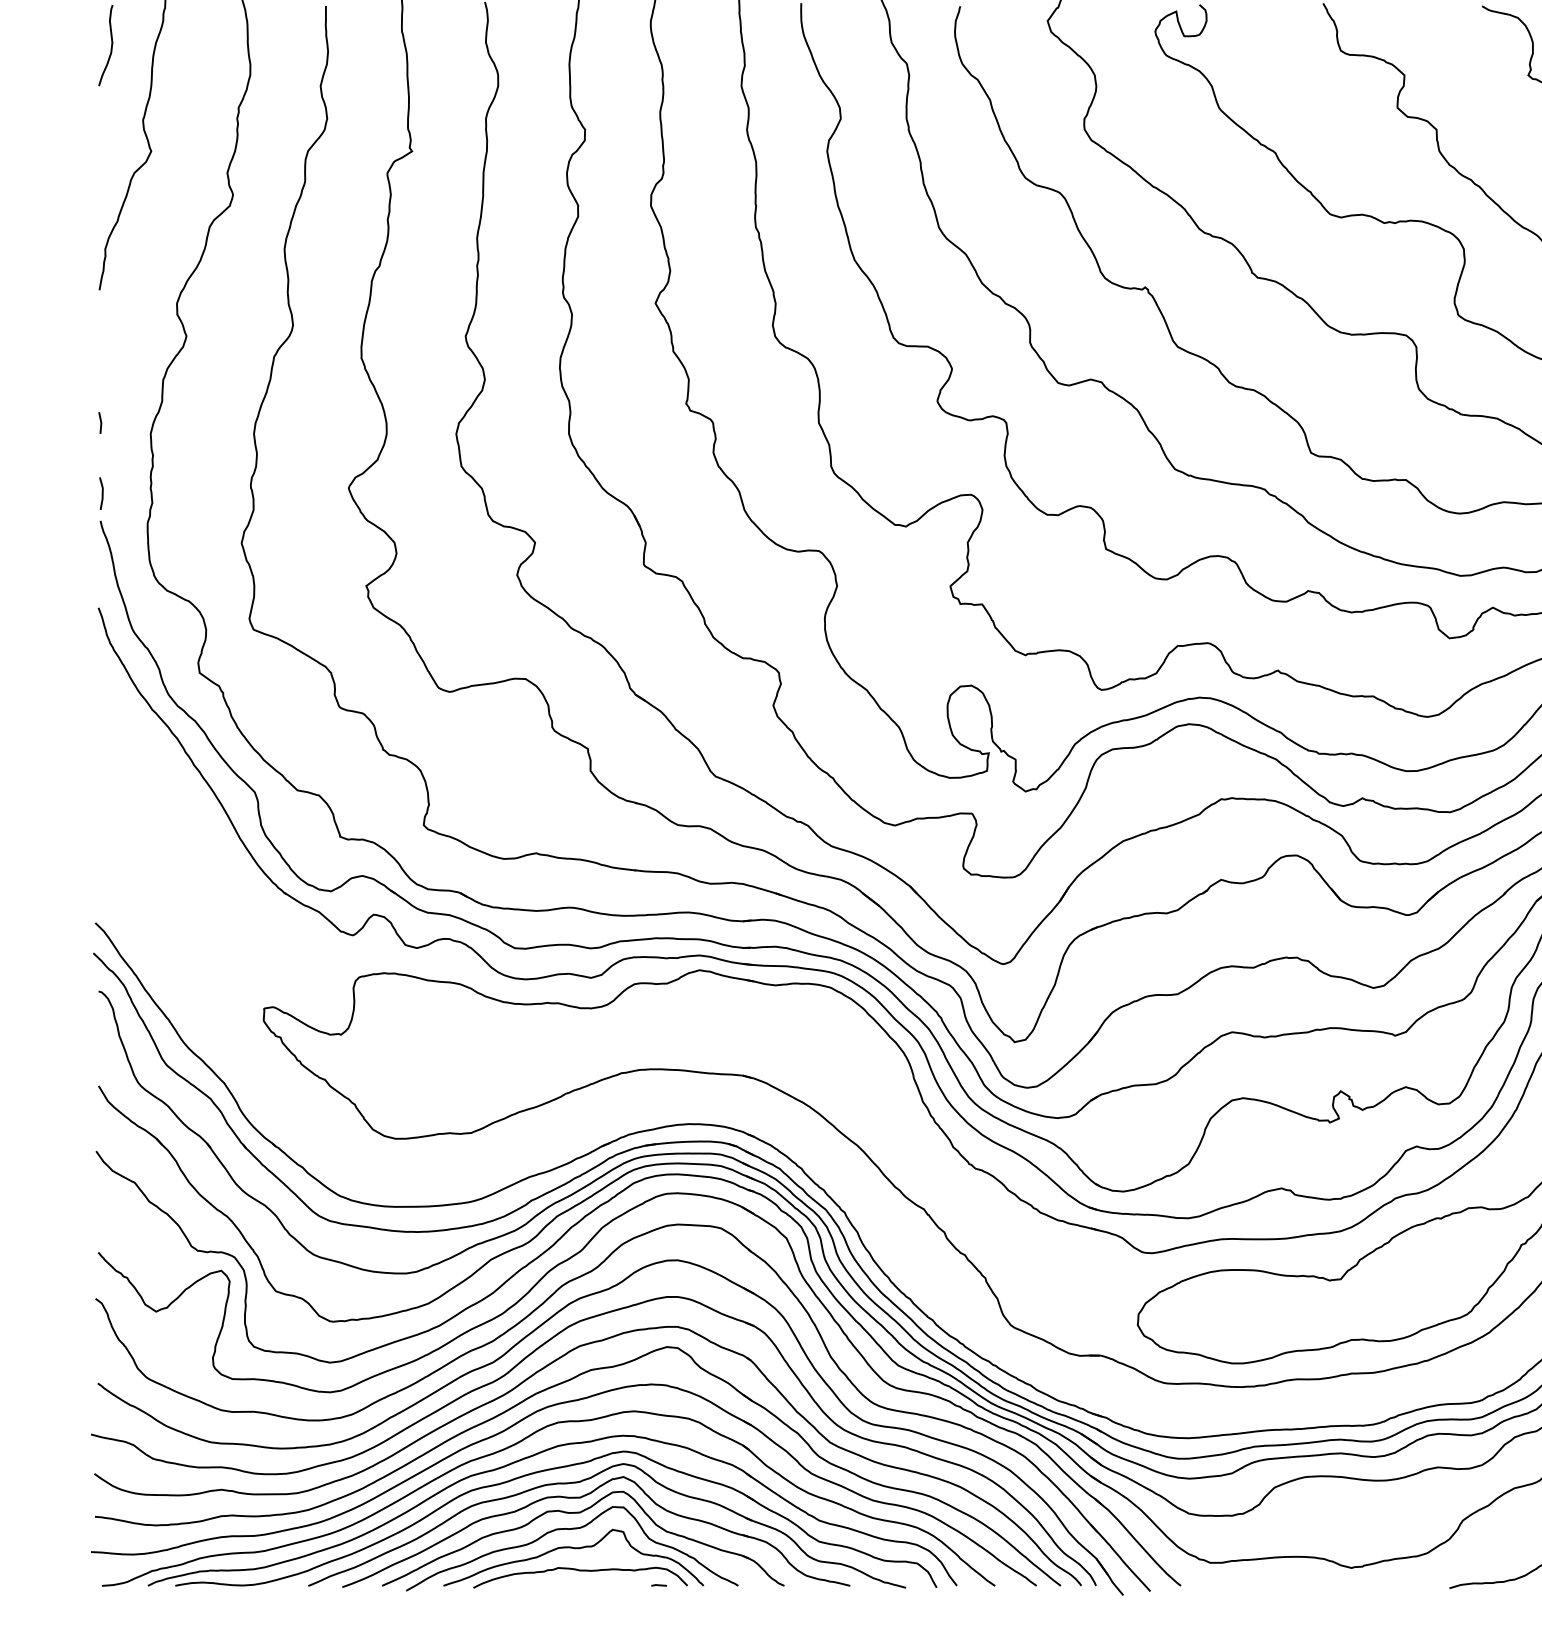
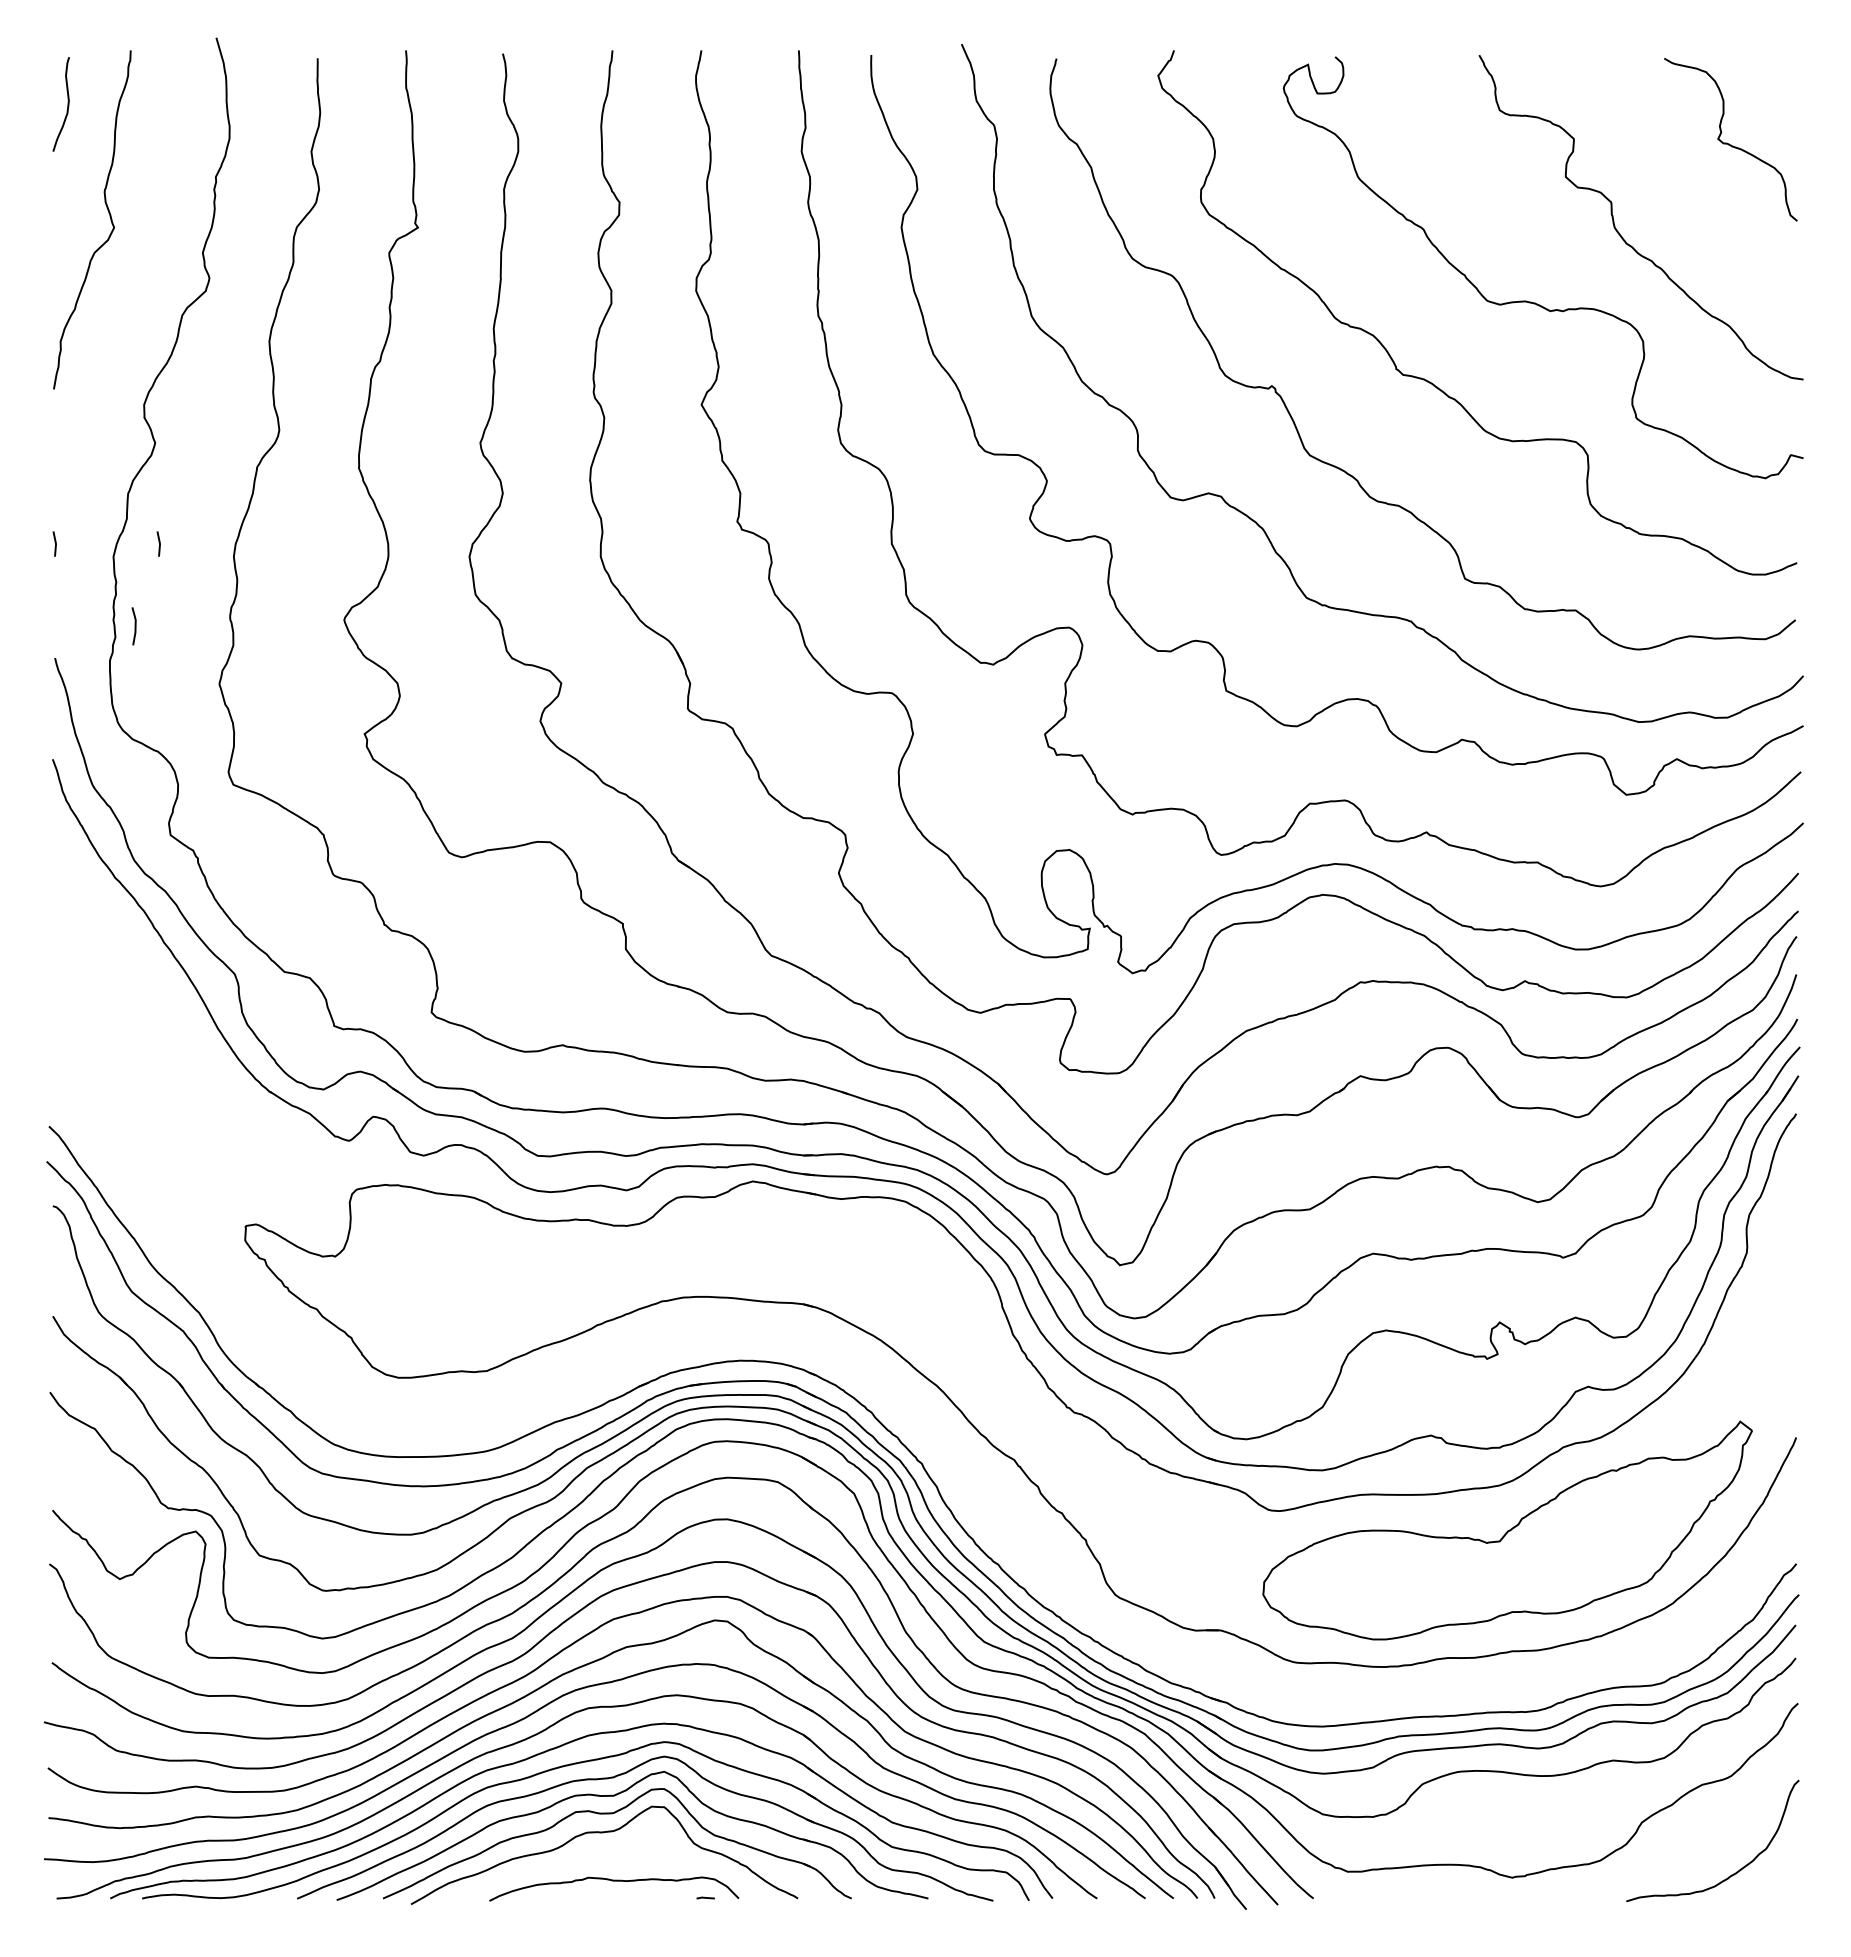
line: (189, 421) -> (158, 542), added
line: (101, 493) -> (134, 626), moved
curve: (573, 1548) -> (605, 1855), removed

